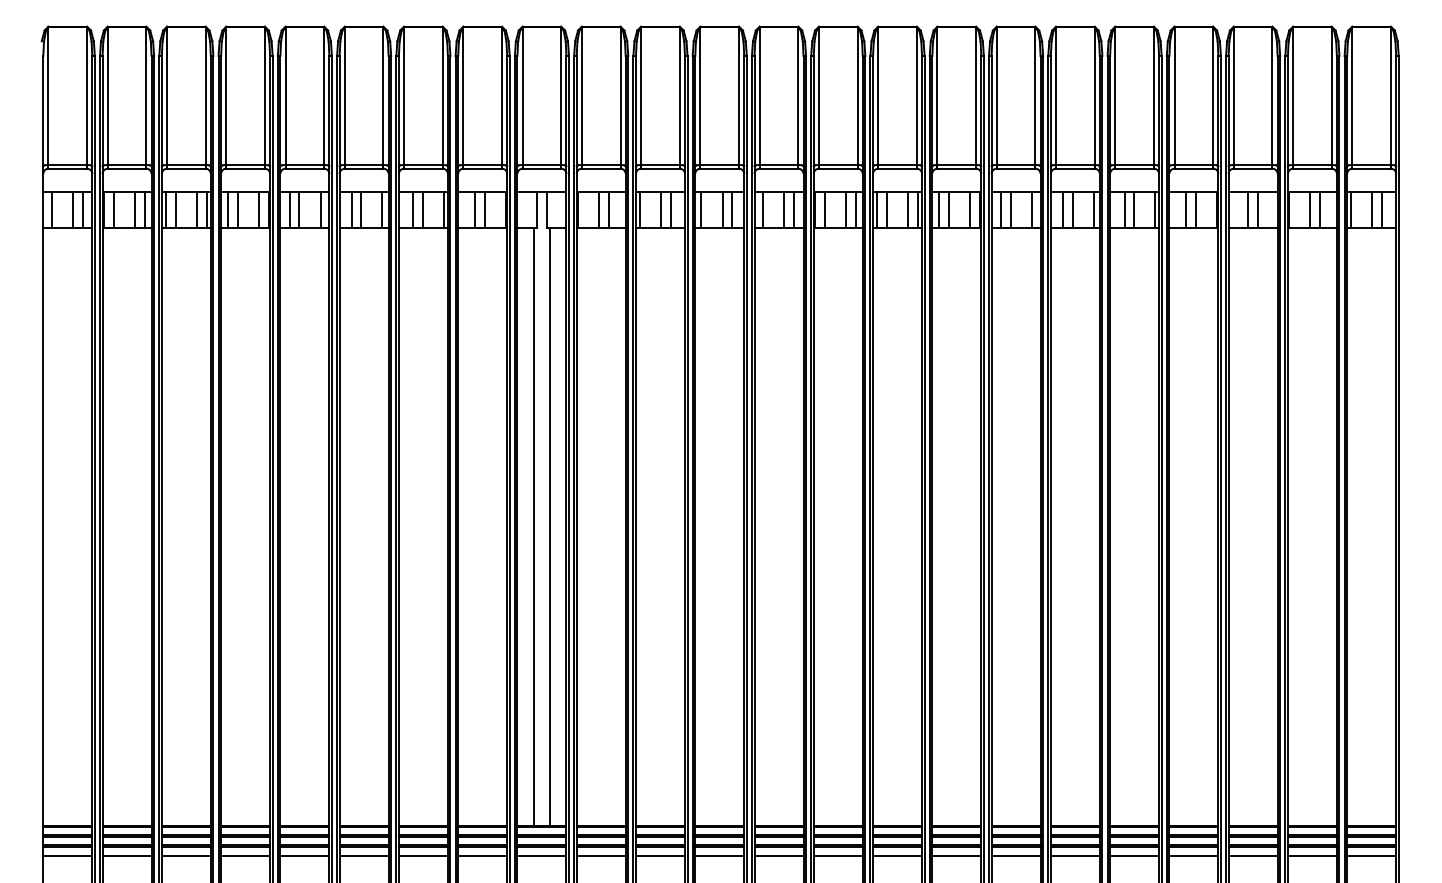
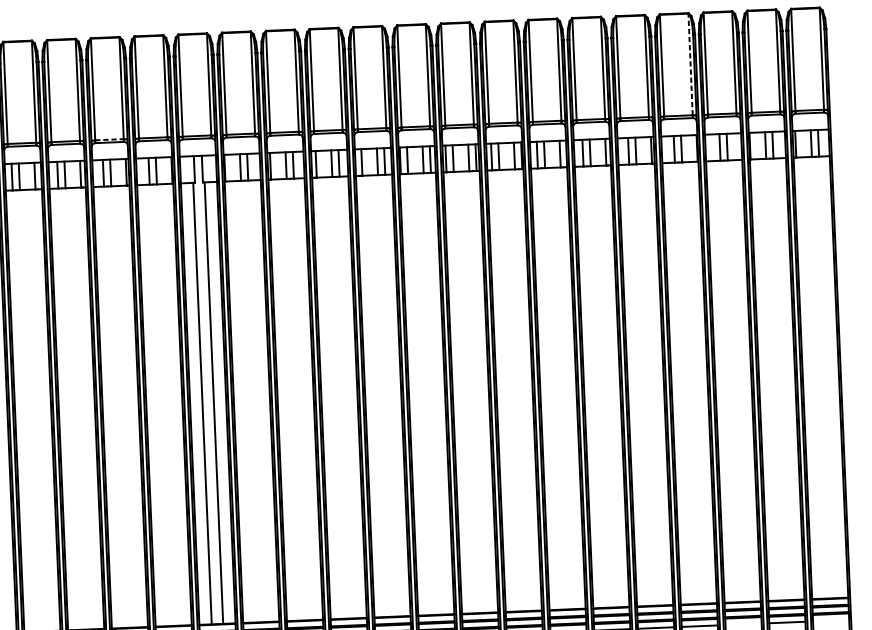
line: (1213, 96) -> (690, 64), solid -> dashed
line: (423, 164) -> (109, 139), solid -> dashed
line: (1252, 855) -> (743, 624), removed
line: (1371, 855) -> (830, 620), removed

